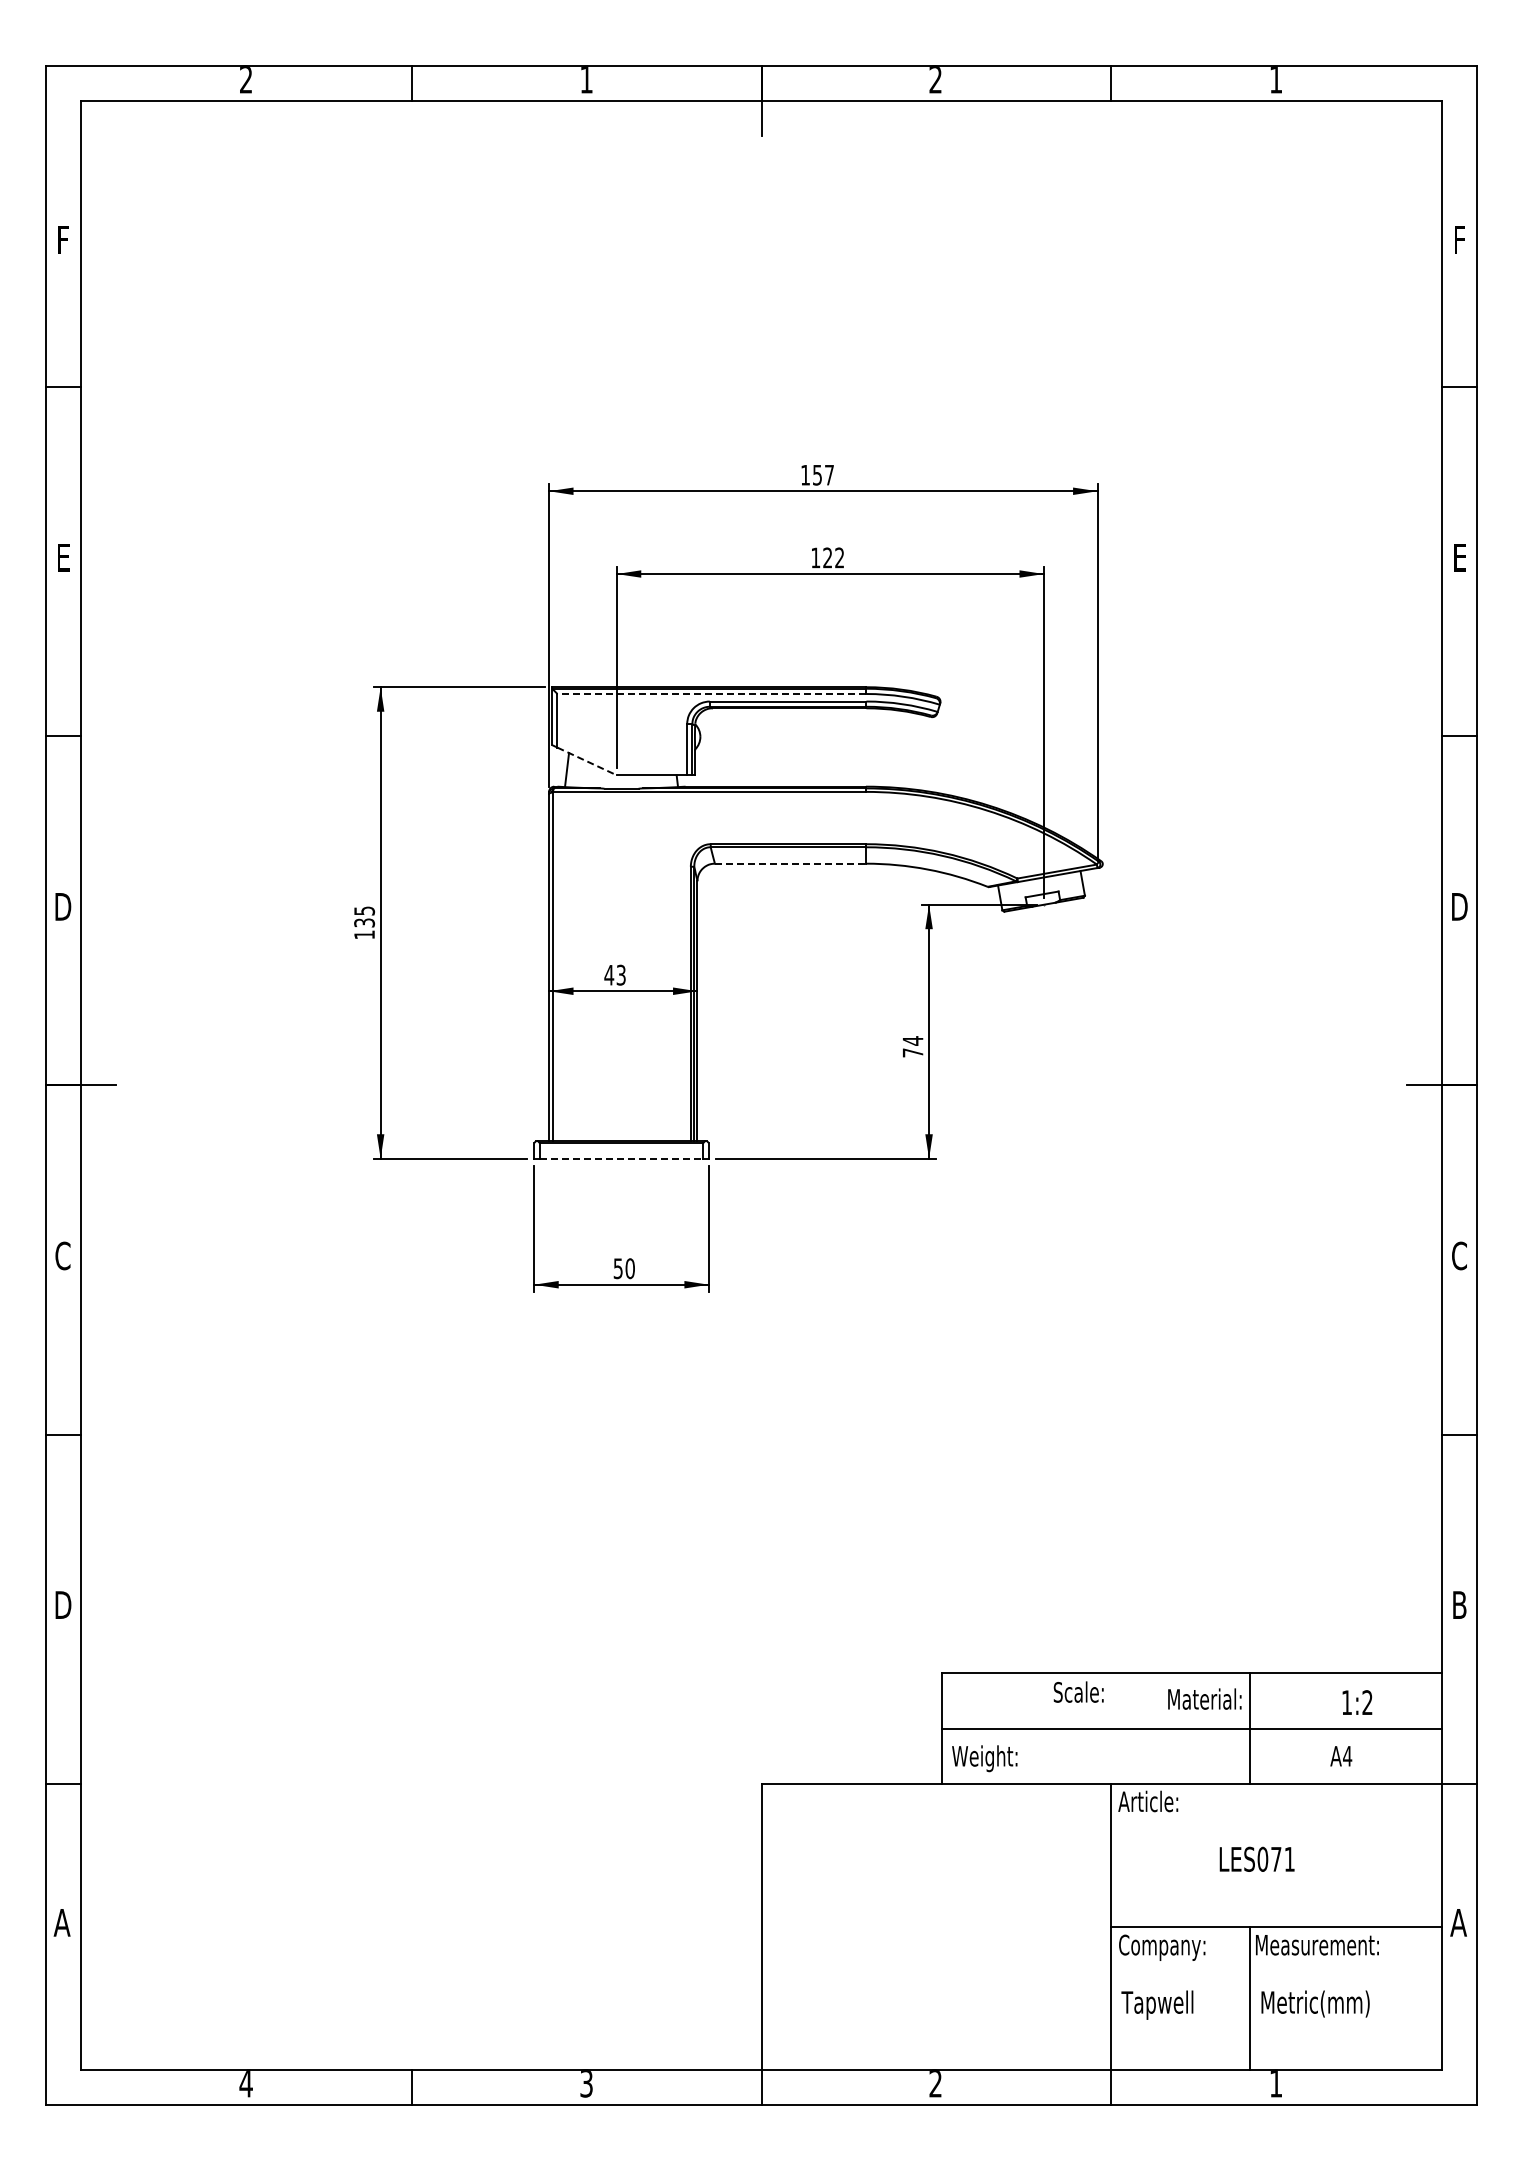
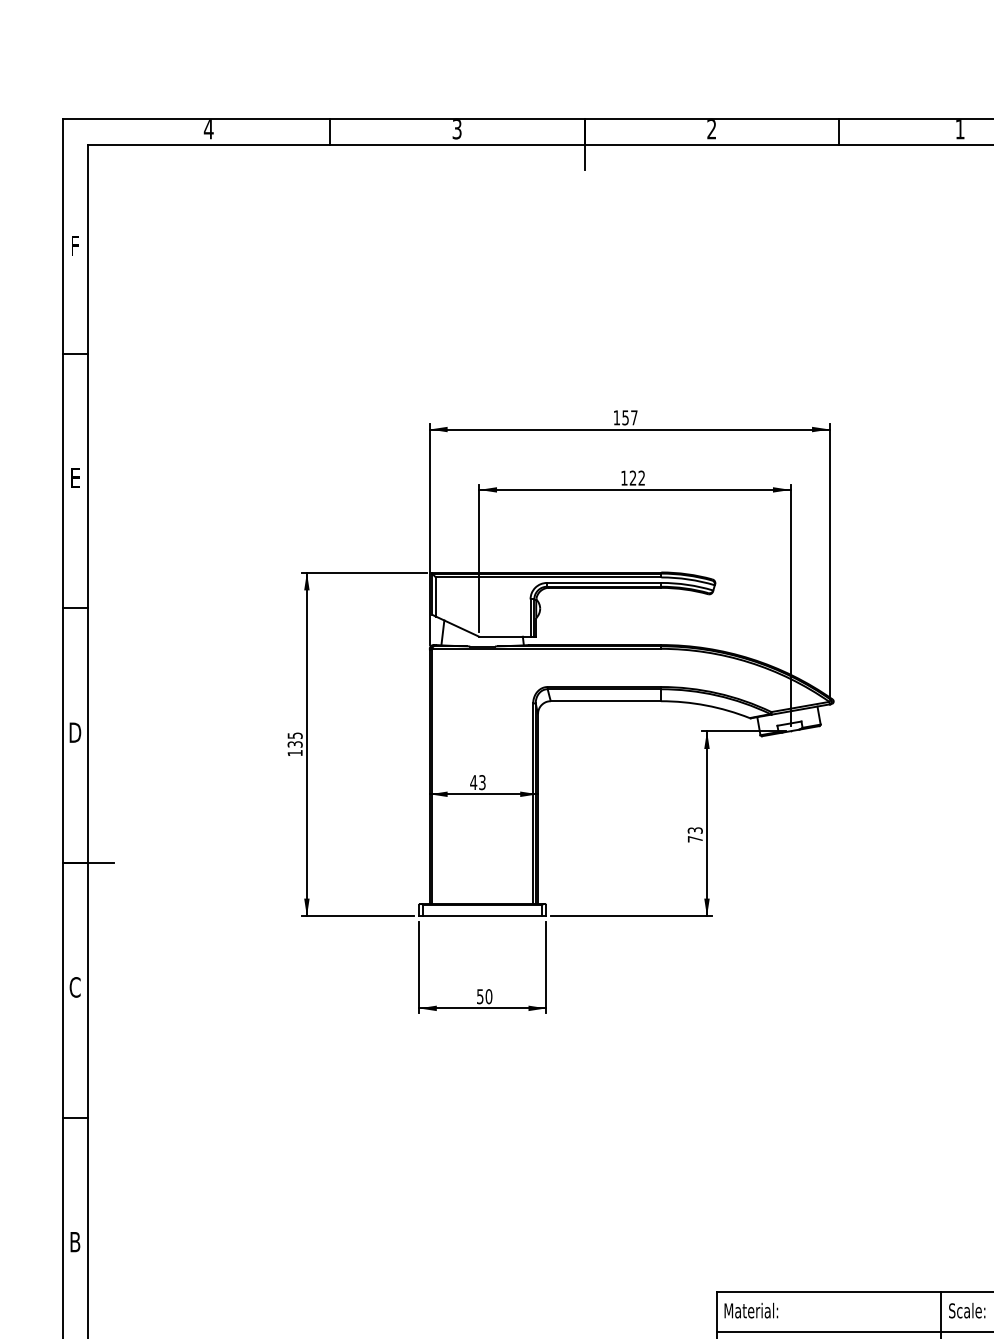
text: (245, 80) -> (208, 129), 2 -> 4
text: (586, 80) -> (457, 129), 1 -> 3
line: (711, 694) -> (548, 577), dashed -> solid
line: (587, 761) -> (457, 626), dashed -> solid
line: (790, 863) -> (605, 701), dashed -> solid
text: (912, 1040) -> (694, 830), 74 -> 73
line: (621, 1158) -> (482, 916), dashed -> solid
text: (63, 1604) -> (75, 1241), D -> B
text: (1078, 1691) -> (967, 1310), moved
text: (1204, 1698) -> (751, 1310), moved

